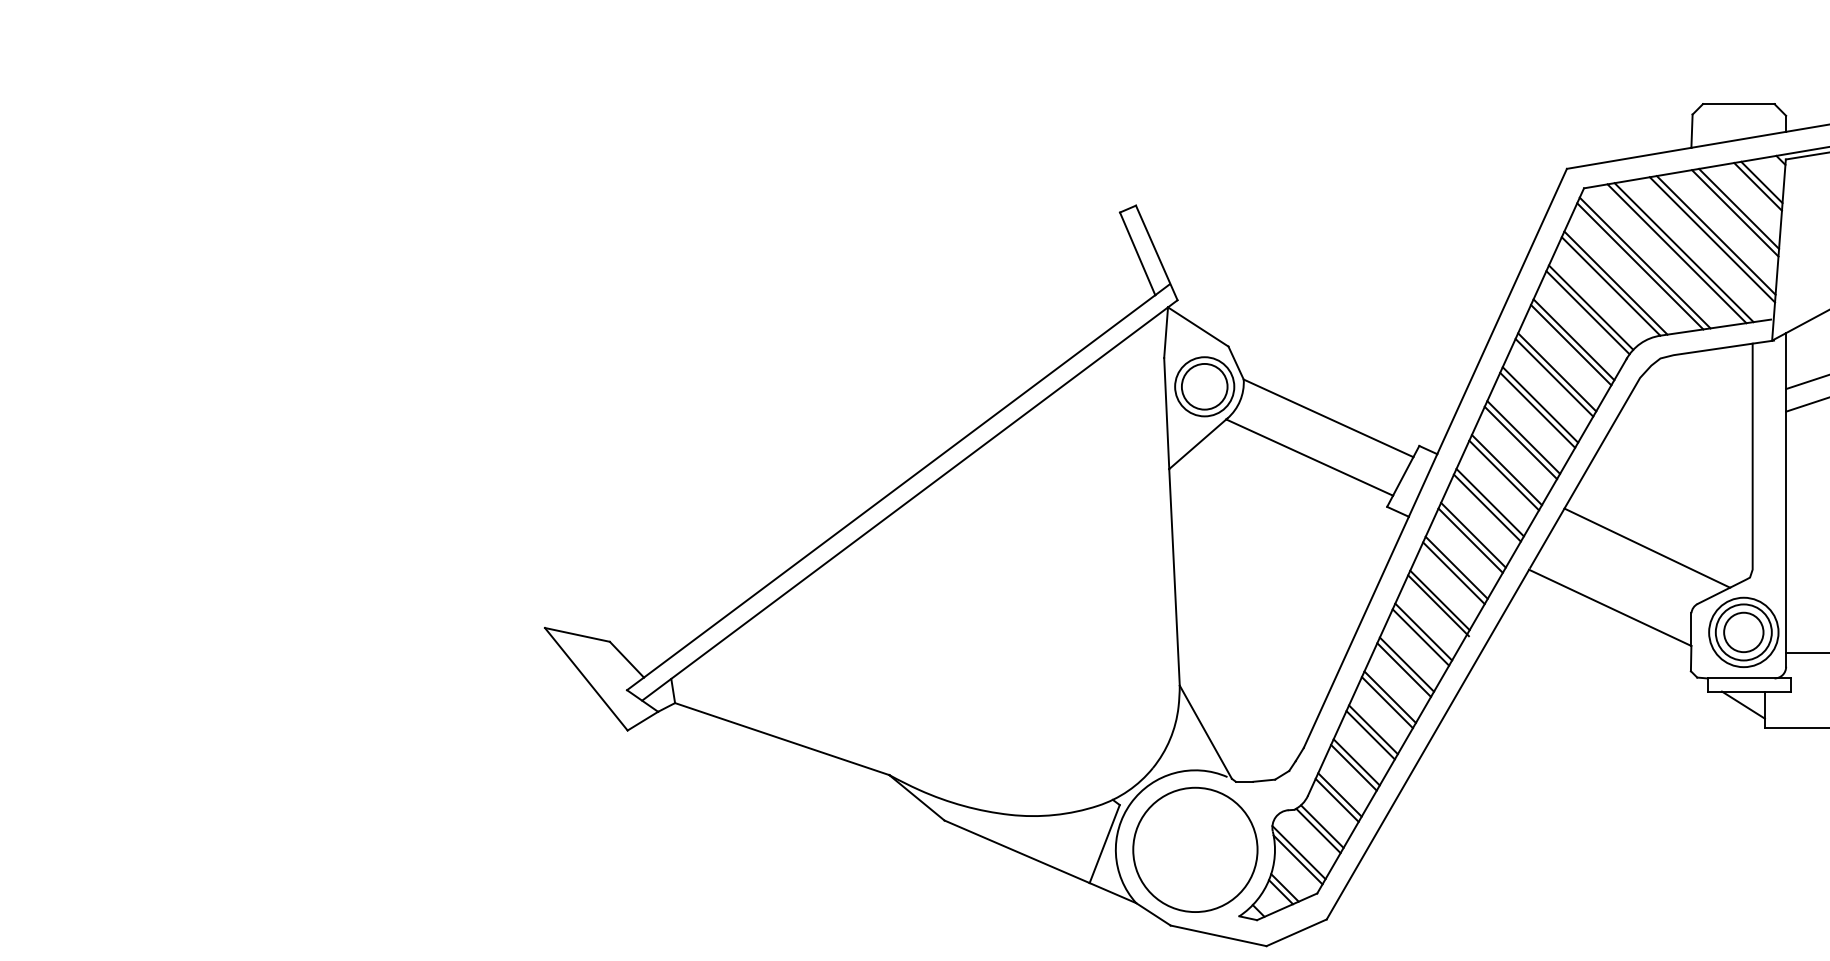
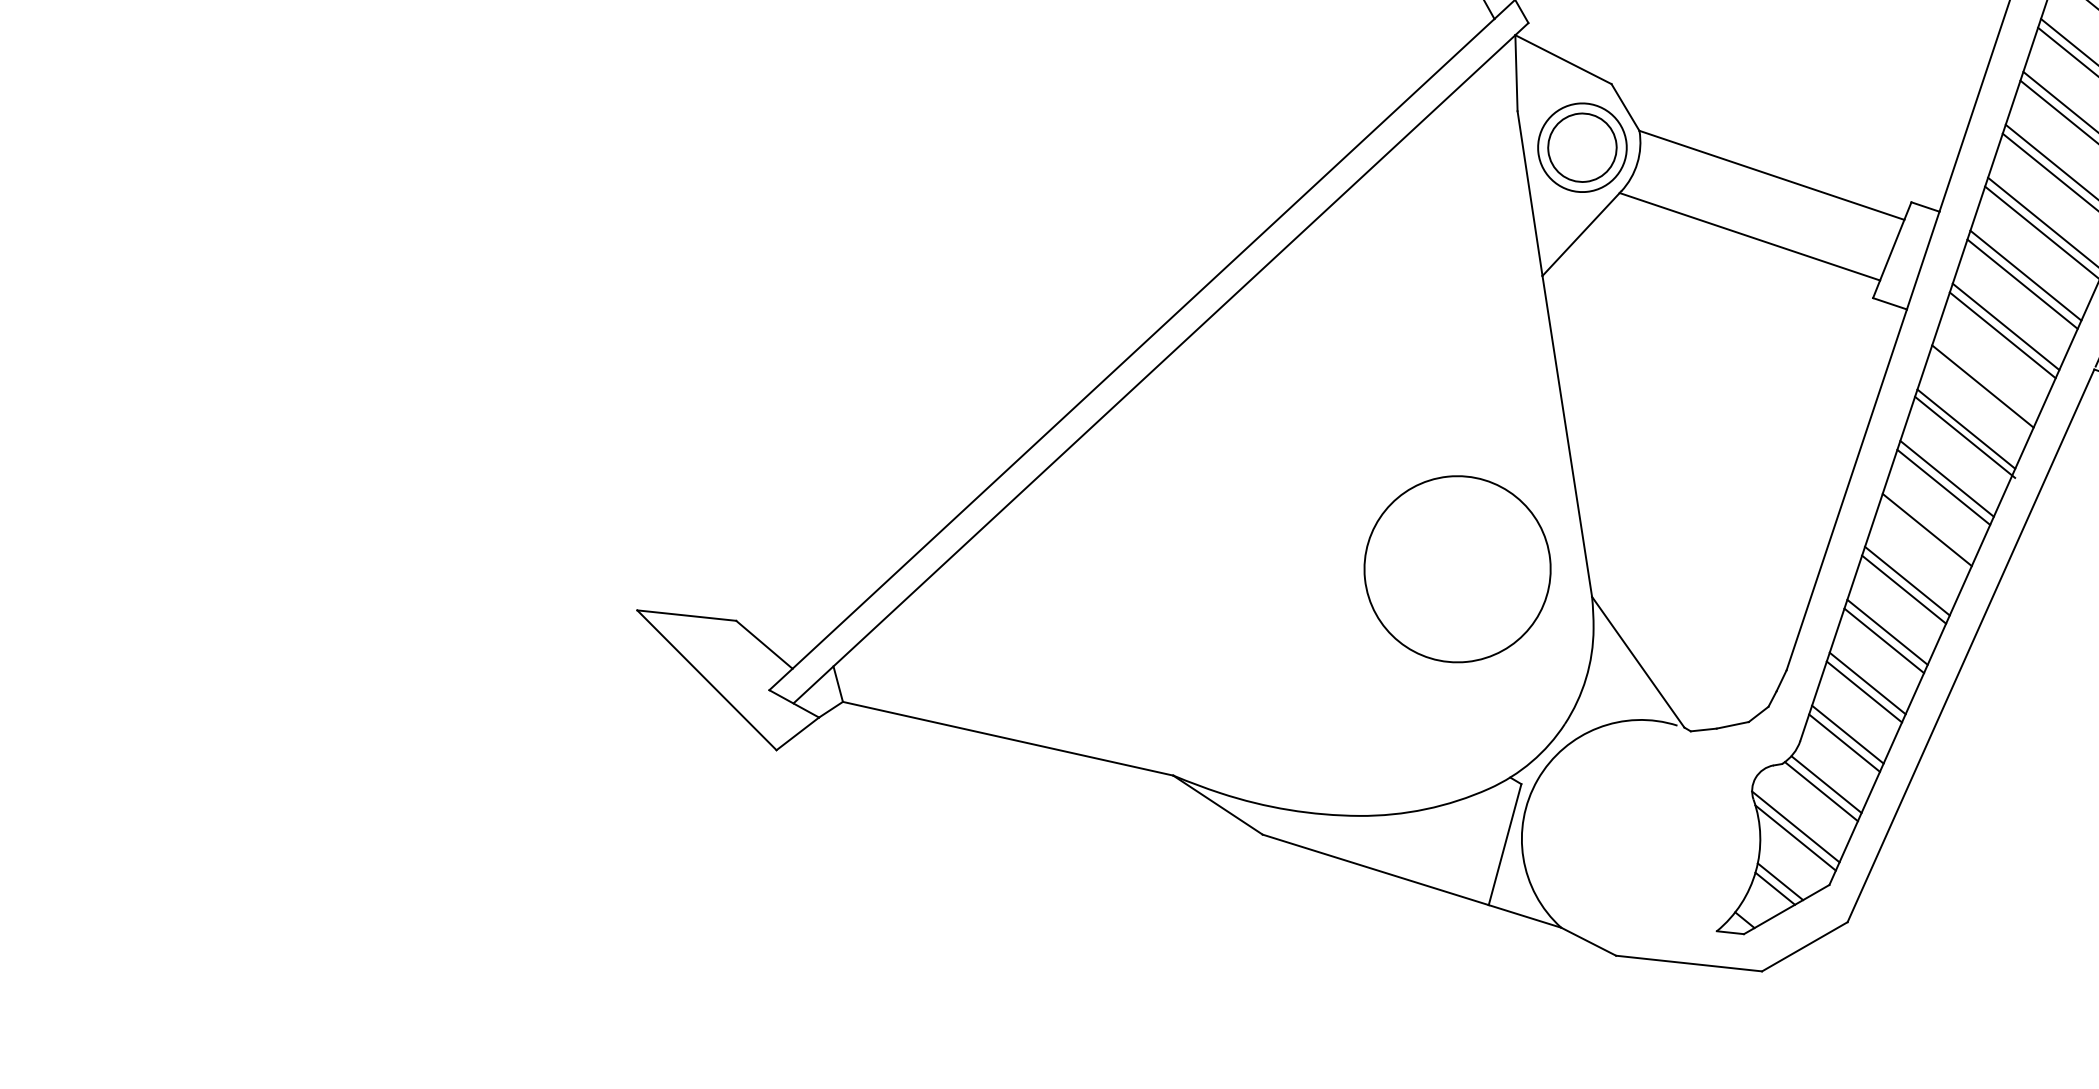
line: (1456, 567) -> (1985, 377), removed
line: (1404, 669) -> (1924, 537), removed
circle: (1195, 849) -> (1457, 568), moved

